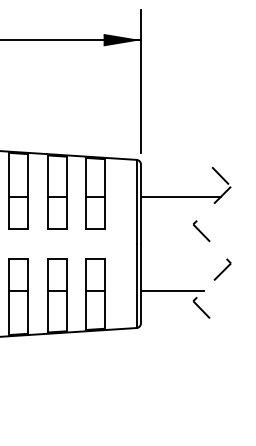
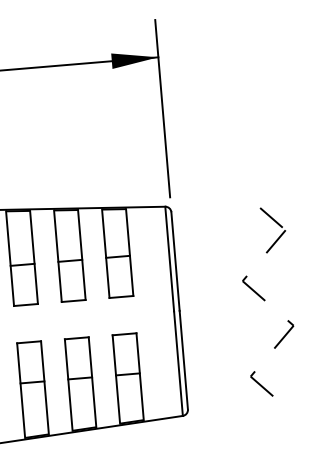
line: (180, 197) -> (223, 248), removed
line: (172, 290) -> (223, 365), removed

